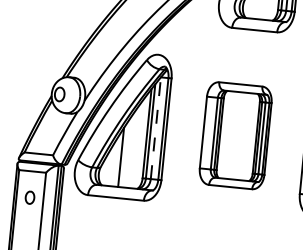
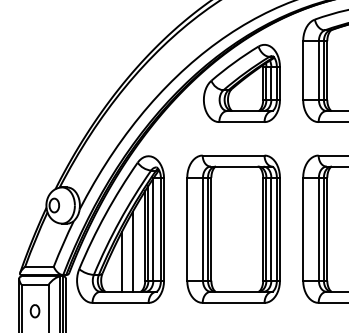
line: (155, 128) -> (153, 229), dashed -> solid
part: (235, 135) -> (233, 228), size x1.43
line: (132, 147) -> (132, 251), added

